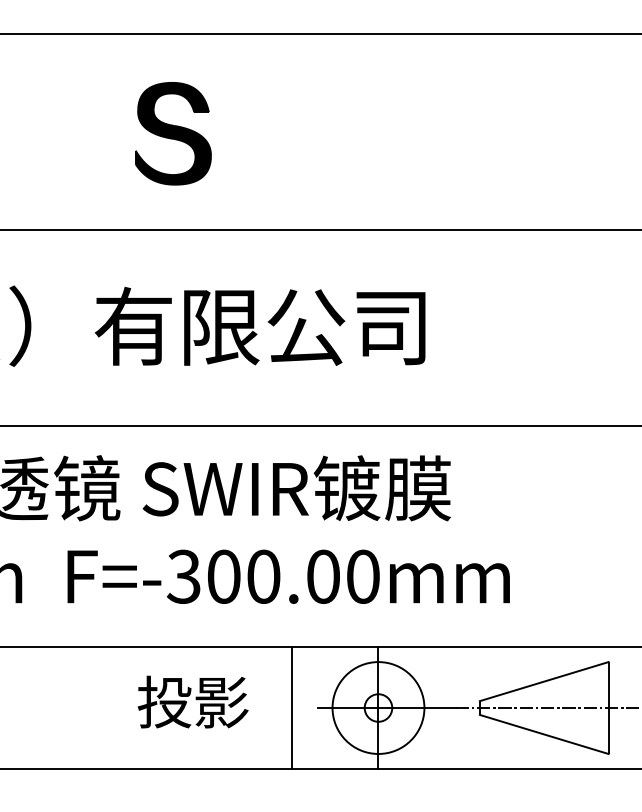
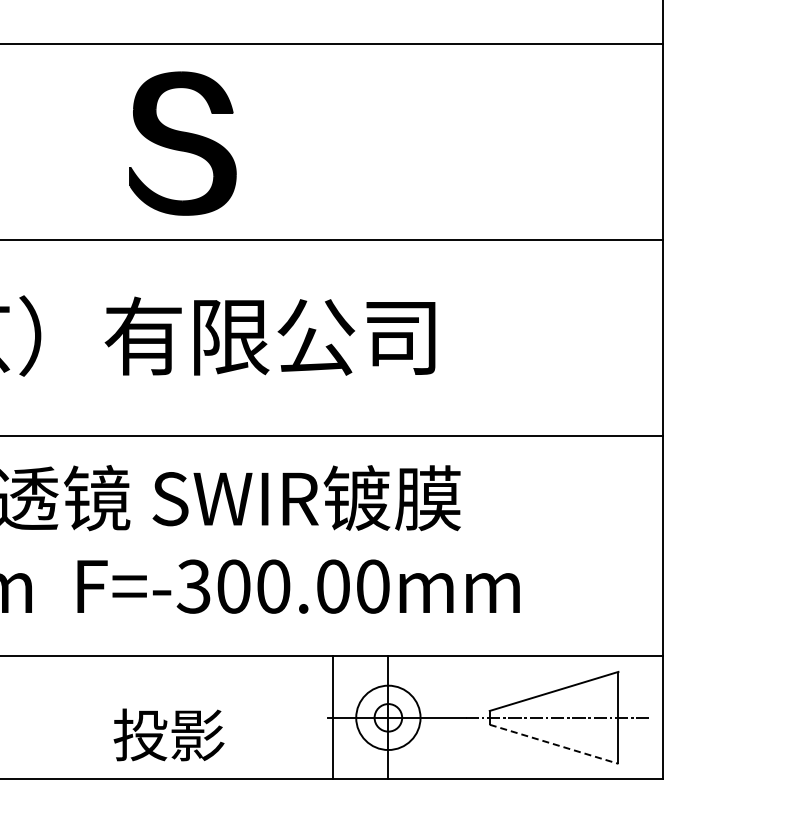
part: (173, 133) -> (183, 143), size x1.4
text: (192, 701) -> (168, 734), moved
line: (292, 707) -> (333, 717), moved
circle: (378, 707) -> (388, 717), size x0.7
line: (544, 734) -> (554, 744), solid -> dashed

